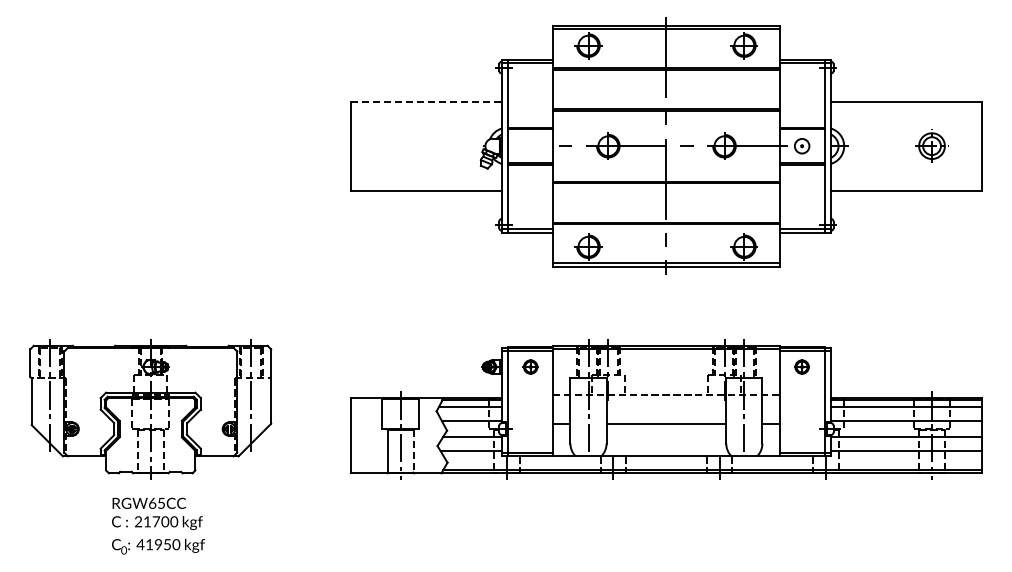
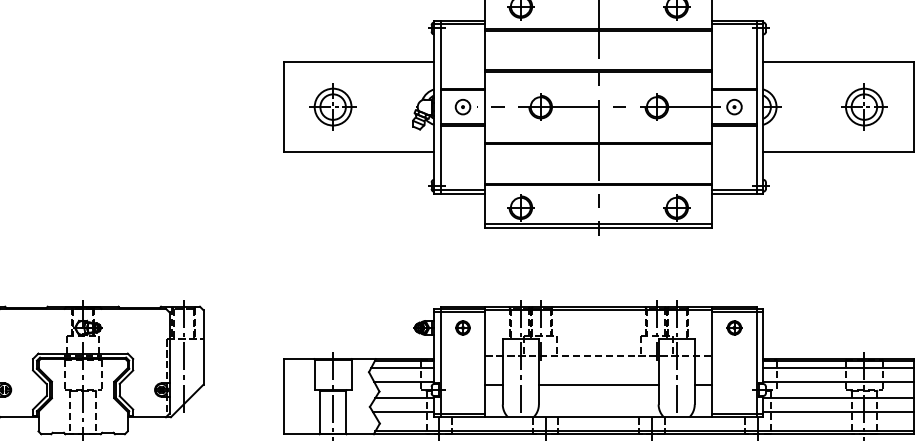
line: (427, 101) -> (359, 62), dashed -> solid
part: (400, 145) -> (332, 106), added
part: (931, 145) -> (863, 106), size x1.43
part: (530, 146) -> (462, 107), added
line: (413, 451) -> (345, 412), dashed -> solid

